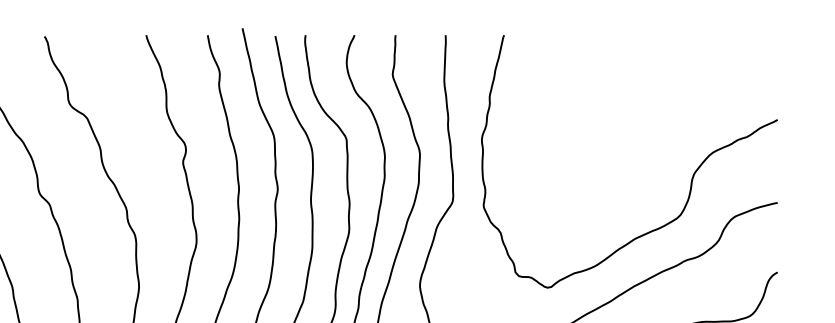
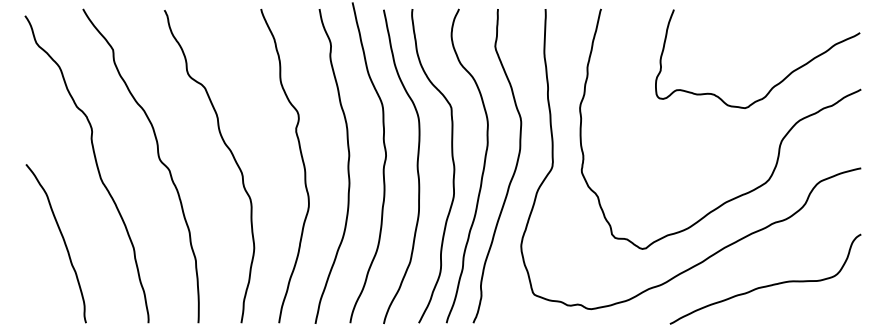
curve: (687, 114) -> (775, 84), added

